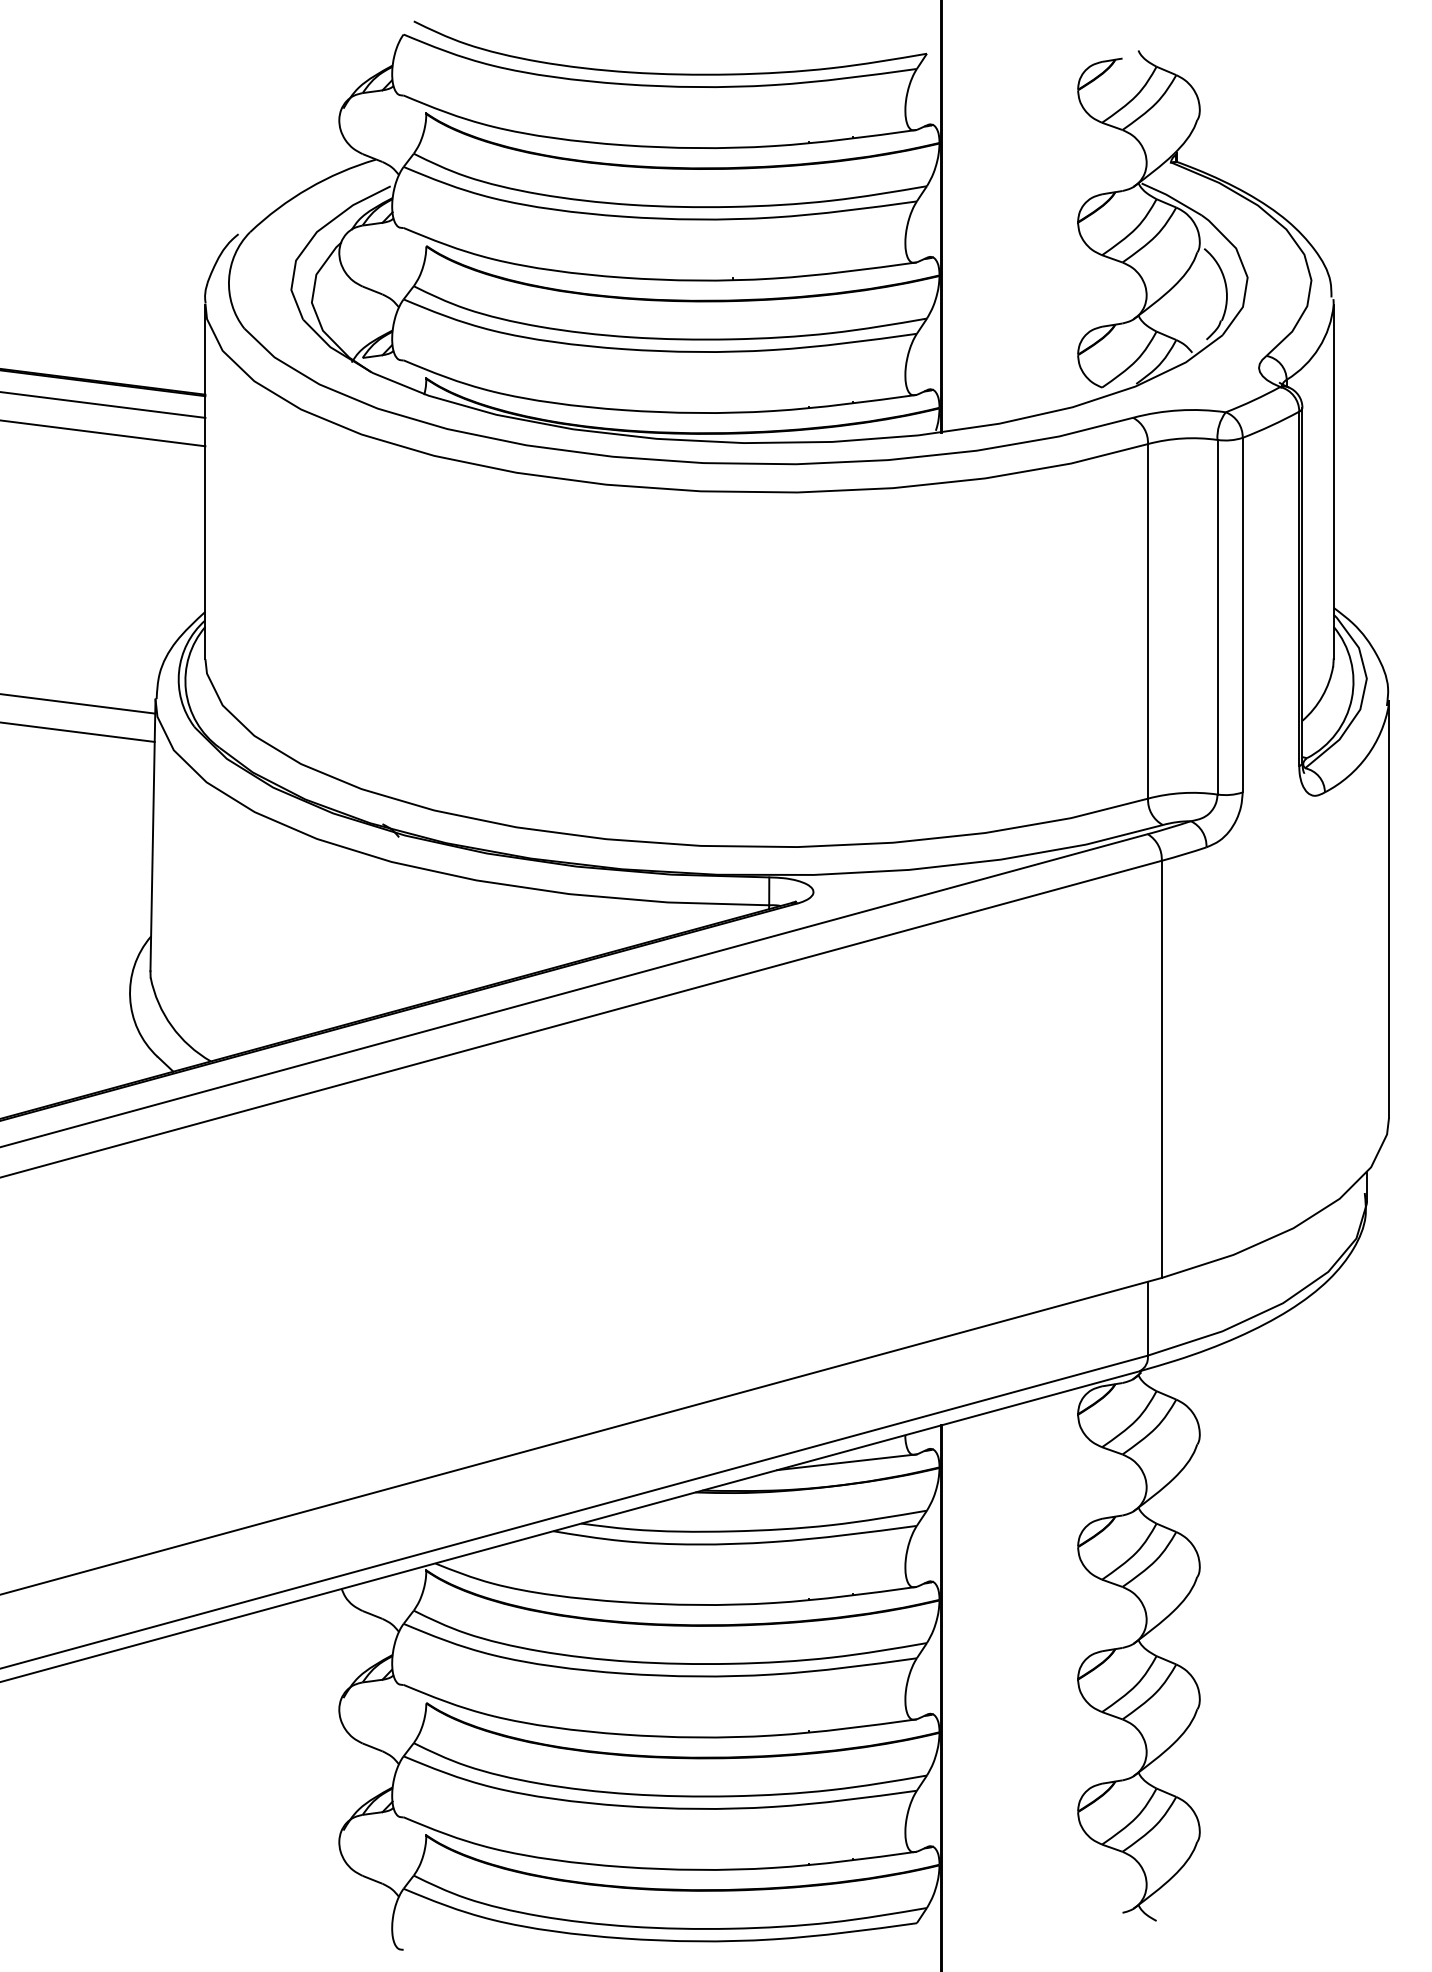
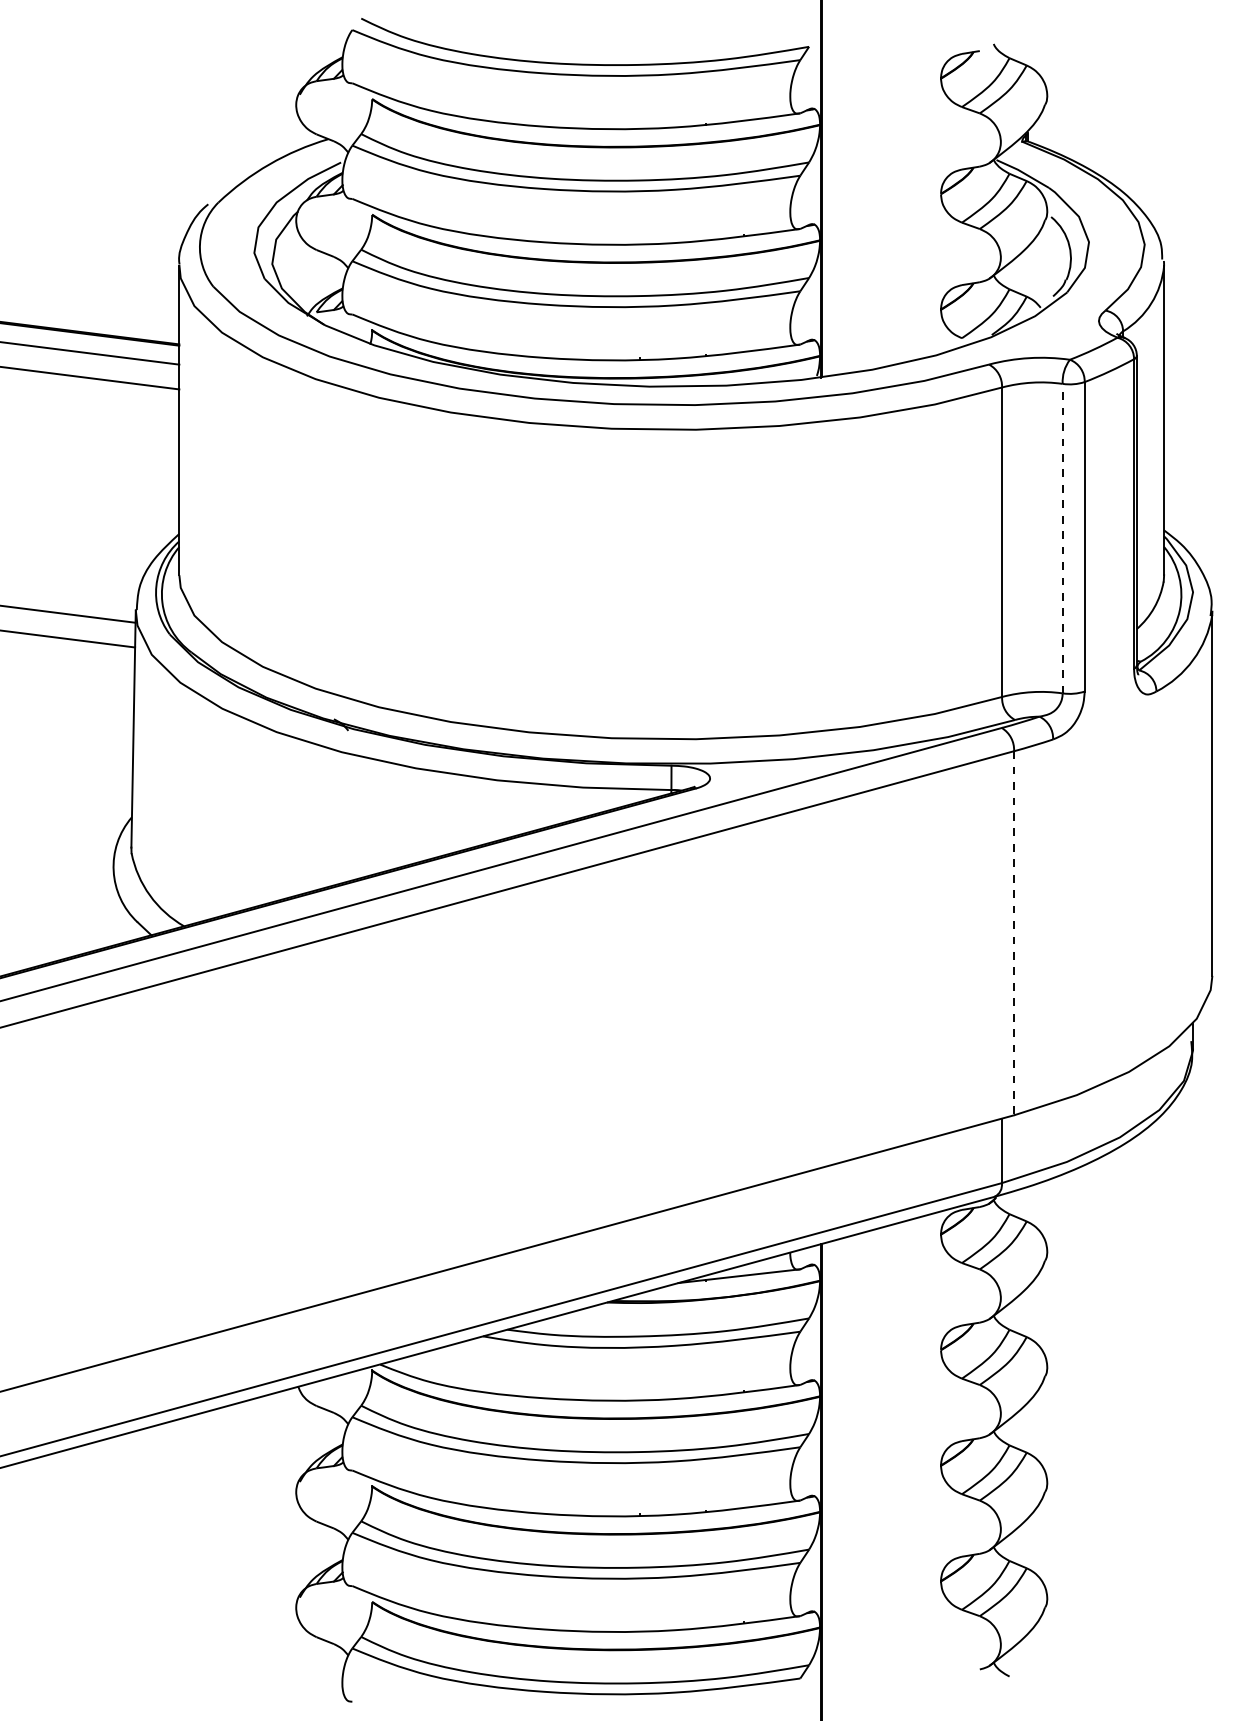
line: (1217, 616) -> (1062, 538), solid -> dashed
line: (1161, 1069) -> (1013, 933), solid -> dashed

